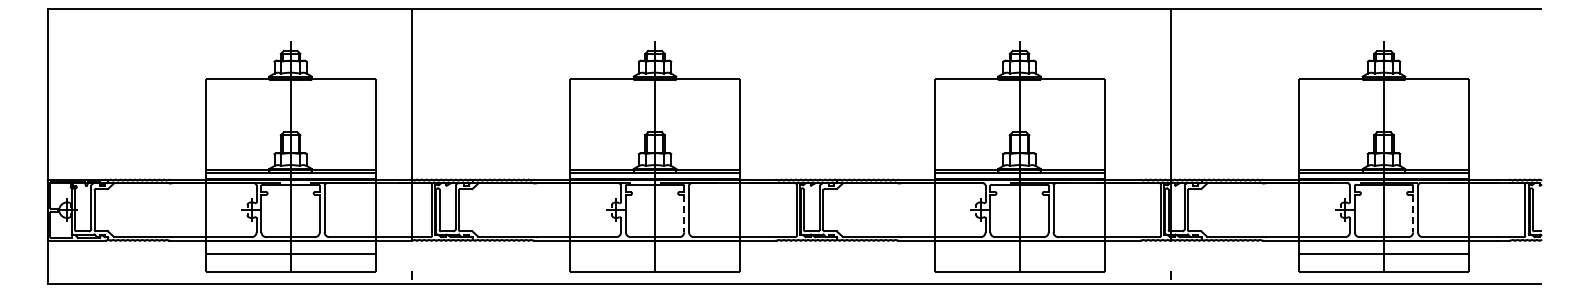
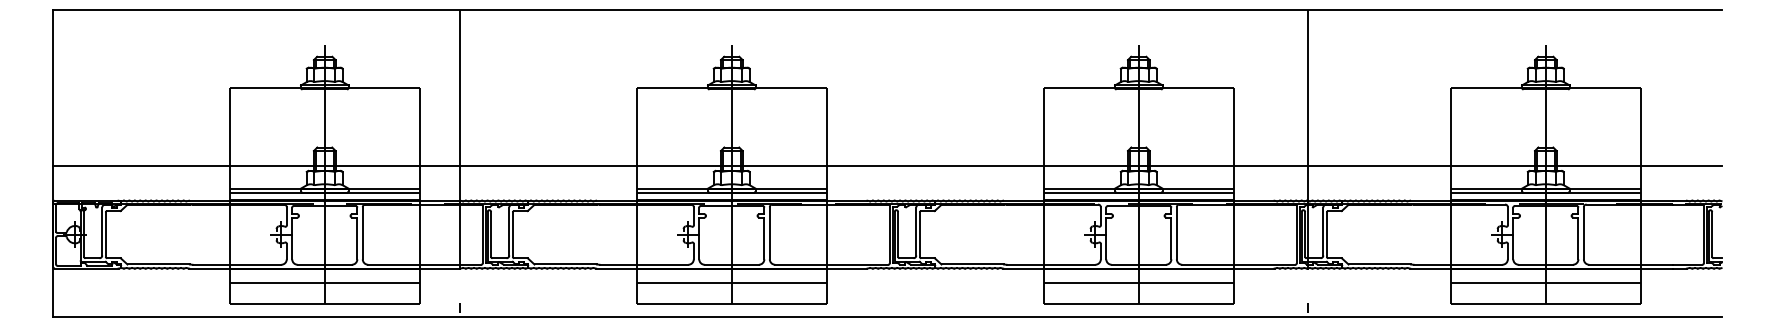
line: (794, 149) -> (887, 166), added
line: (684, 213) -> (764, 238), dashed -> solid
line: (1413, 213) -> (1578, 238), dashed -> solid
line: (655, 253) -> (732, 282), added
line: (1019, 253) -> (1138, 282), added

